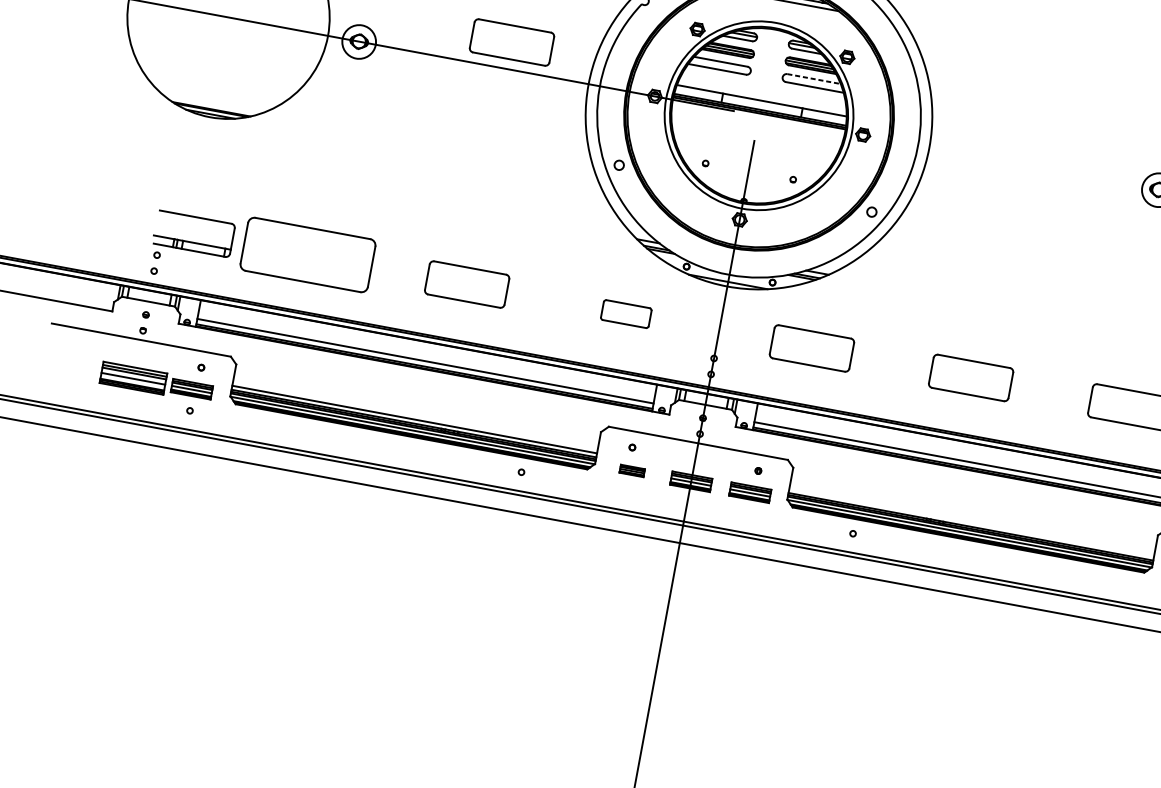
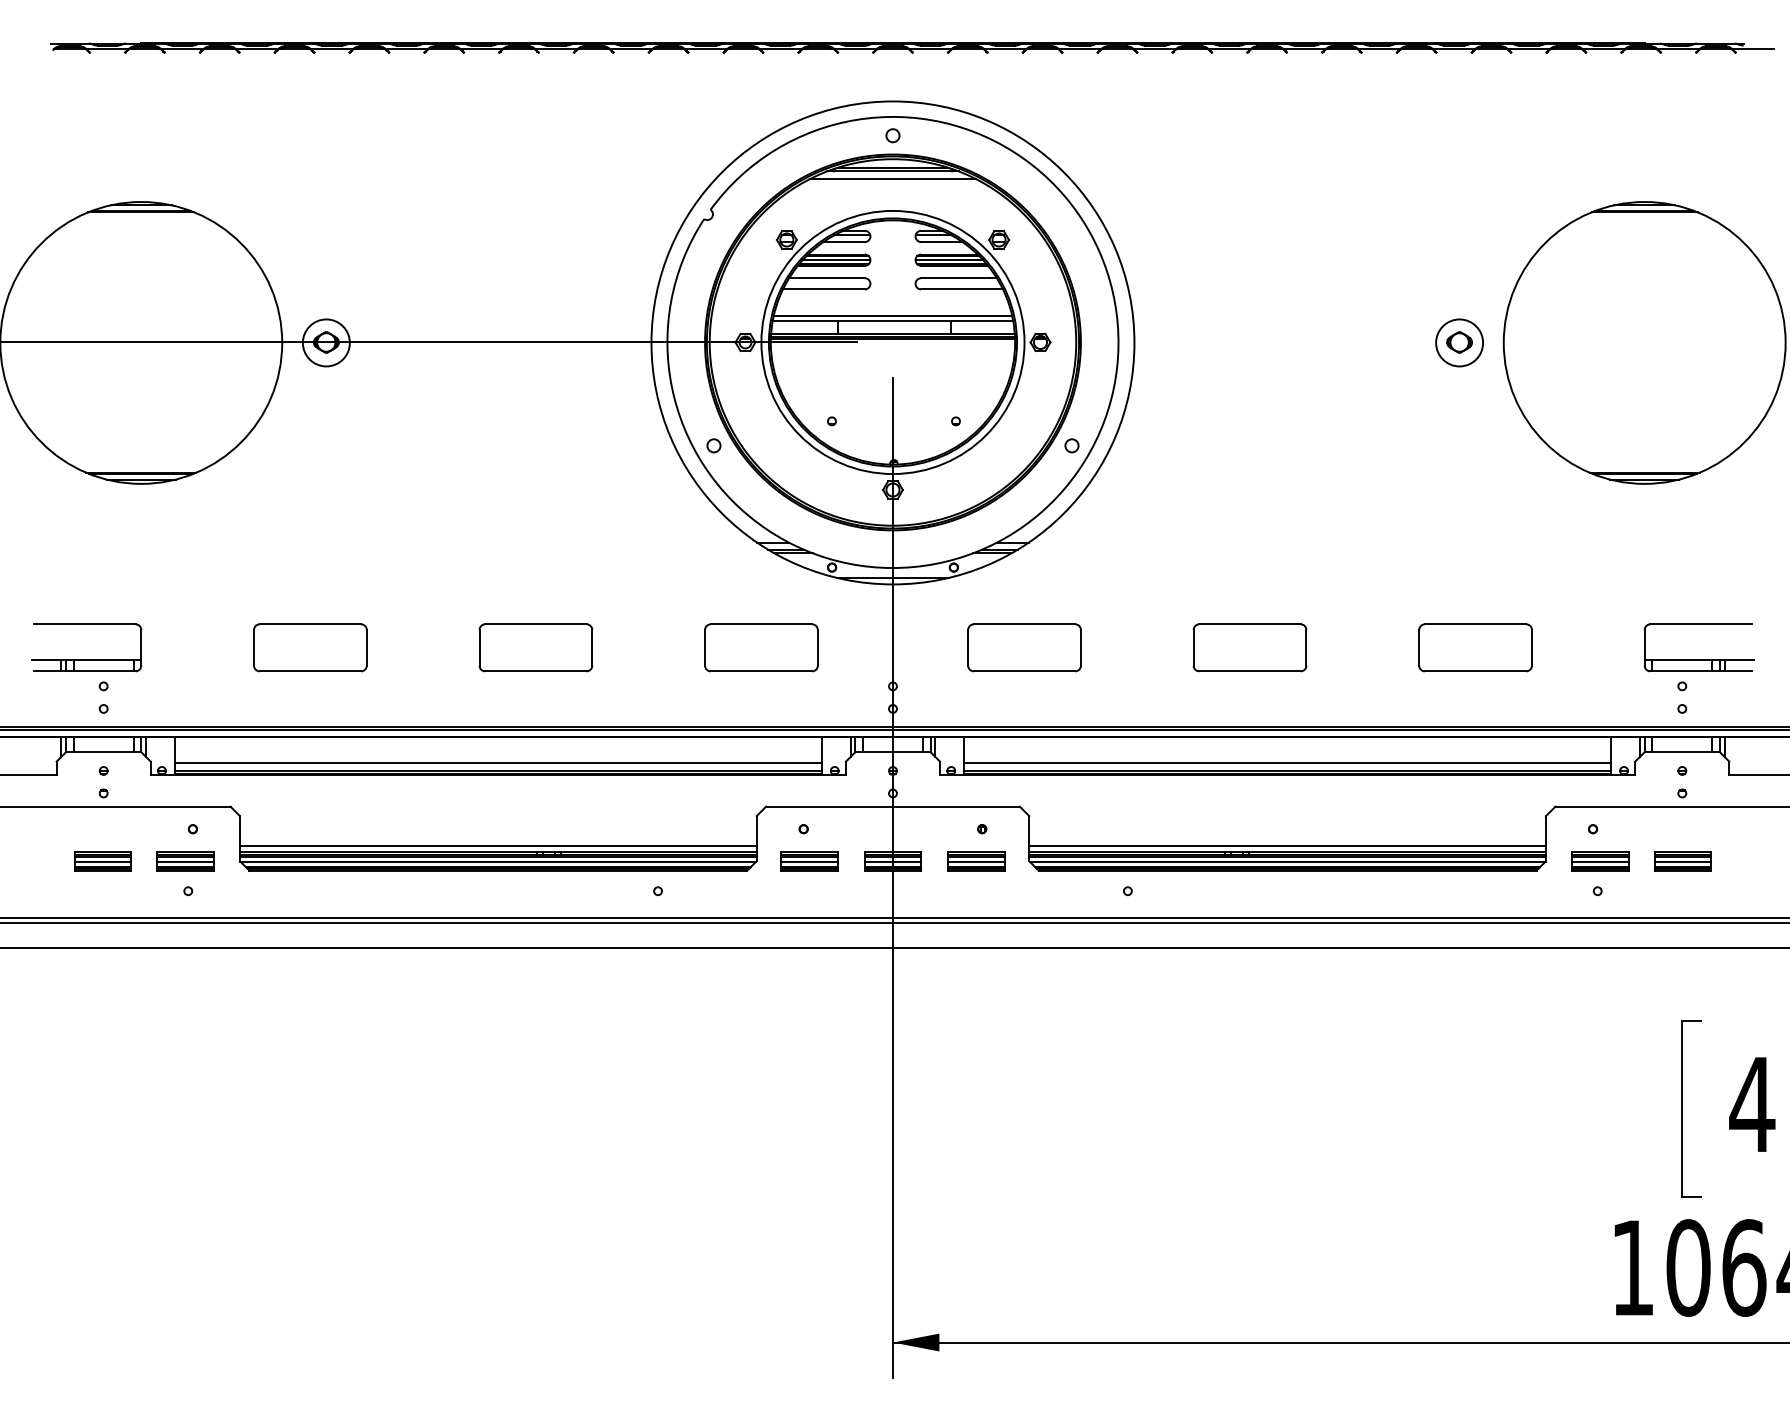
part: (511, 42) -> (535, 304), removed
line: (814, 79) -> (959, 278), dashed -> solid
line: (762, 97) -> (892, 316), added
part: (192, 242) -> (86, 659), moved
part: (308, 254) -> (310, 647), size x0.62
part: (626, 313) -> (761, 647), size x1.67
part: (133, 378) -> (102, 861), size x0.62
part: (632, 471) -> (809, 861), size x1.67
line: (971, 523) -> (1287, 846), added

